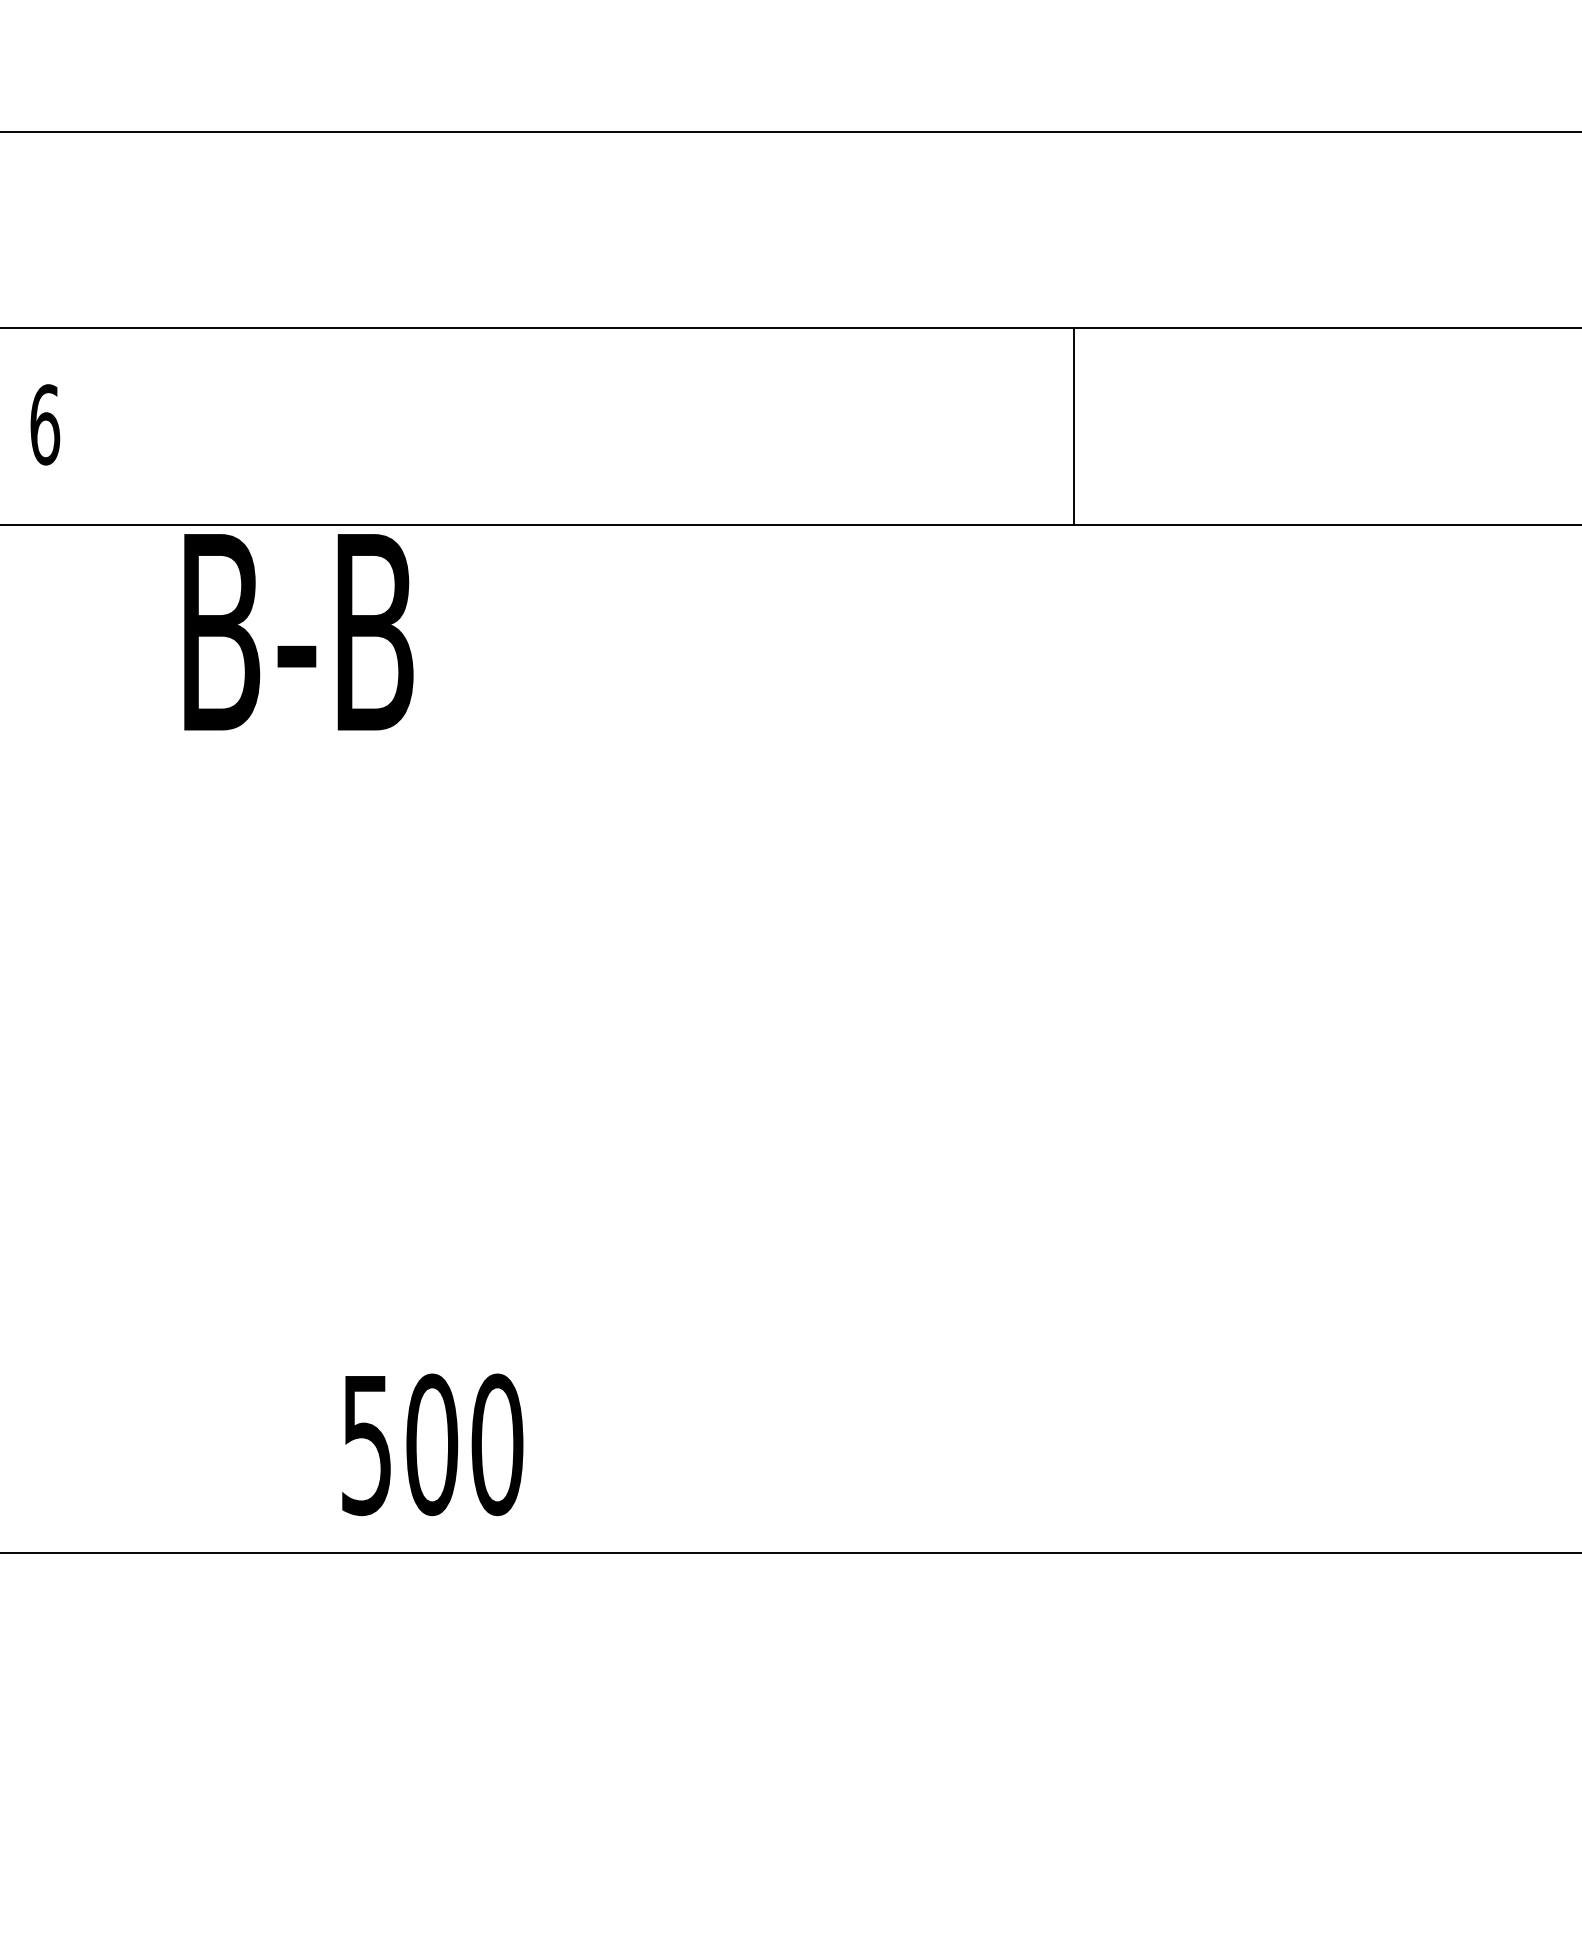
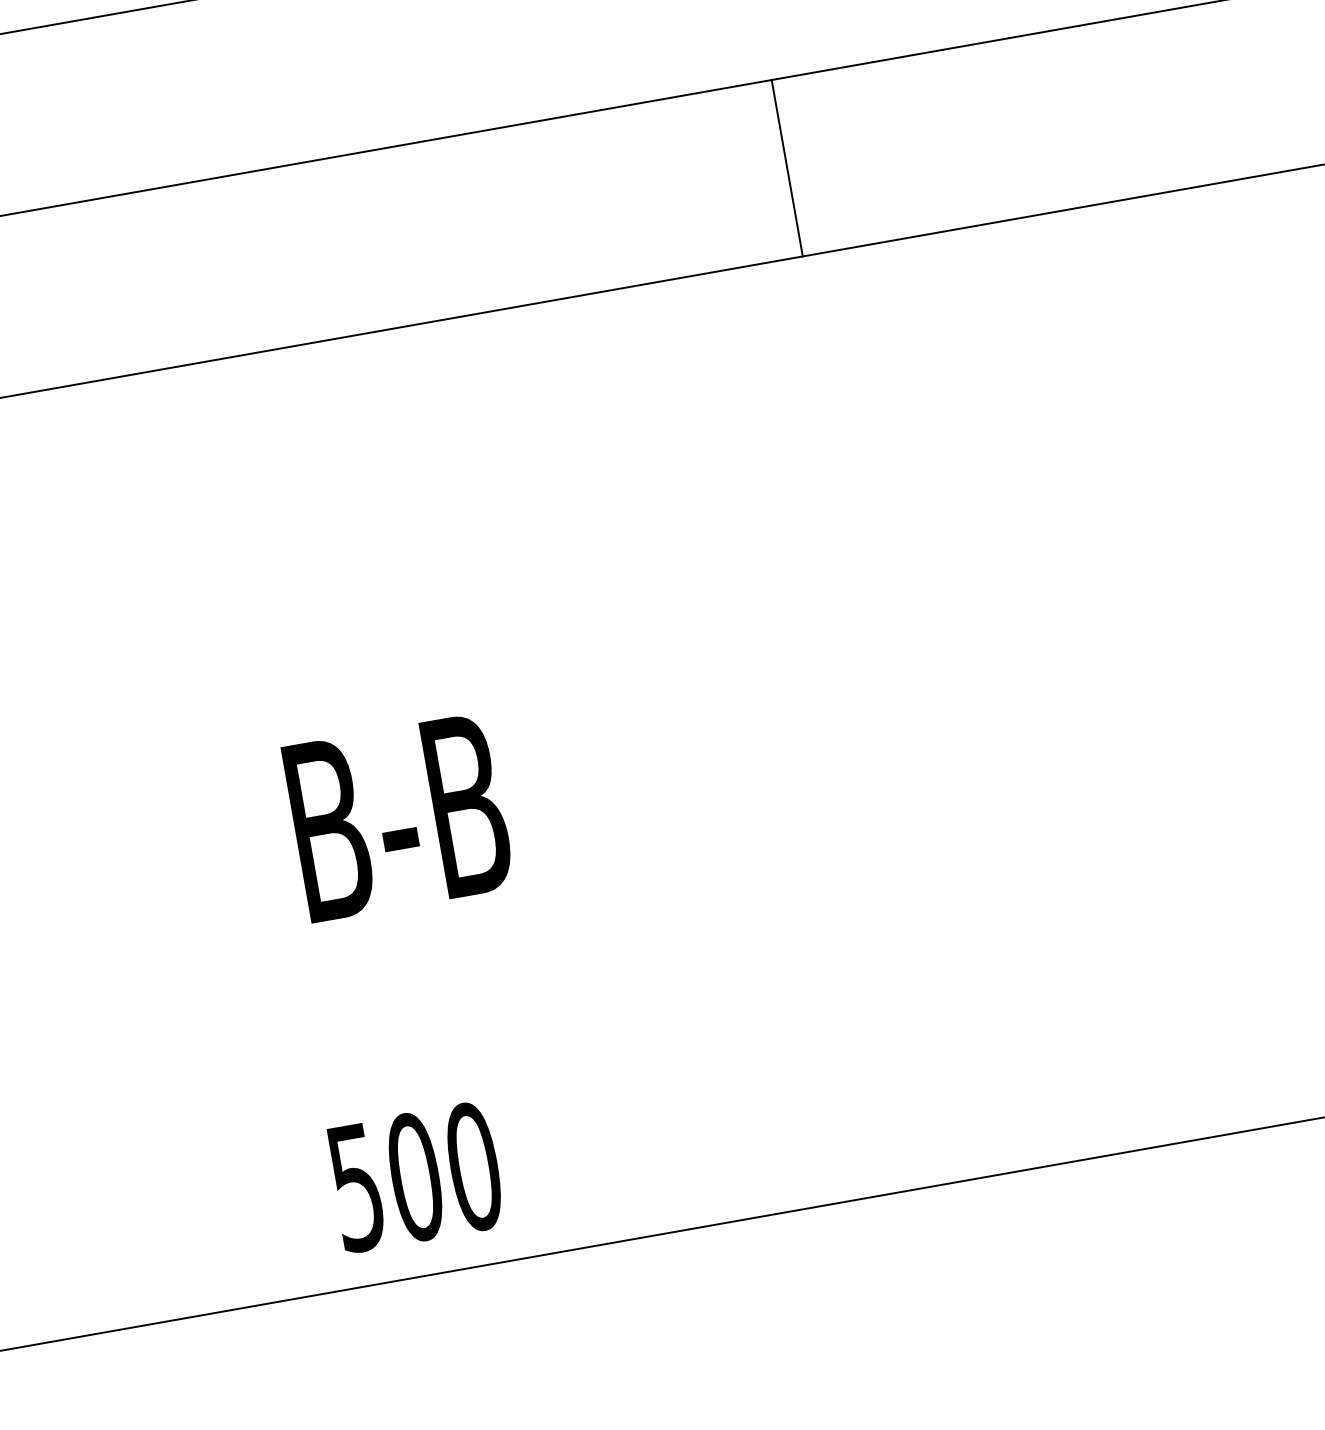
line: (1073, 426) -> (787, 168), moved
text: (298, 632) -> (398, 817), moved

